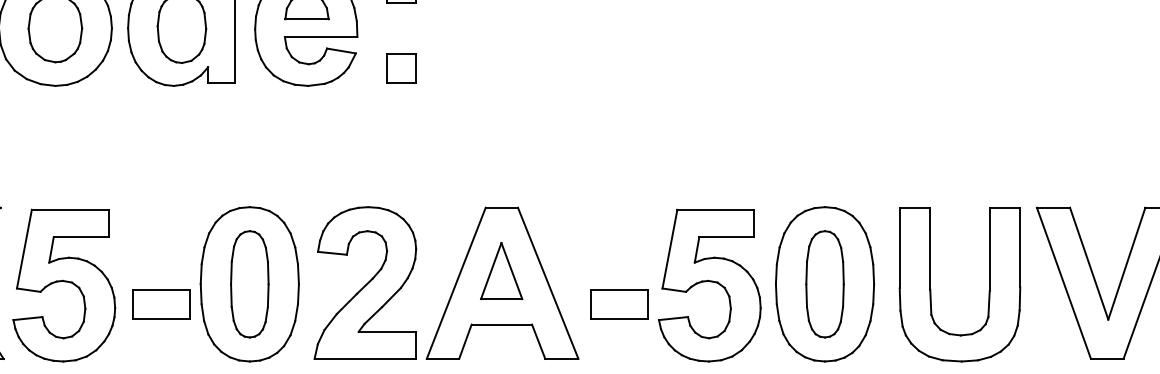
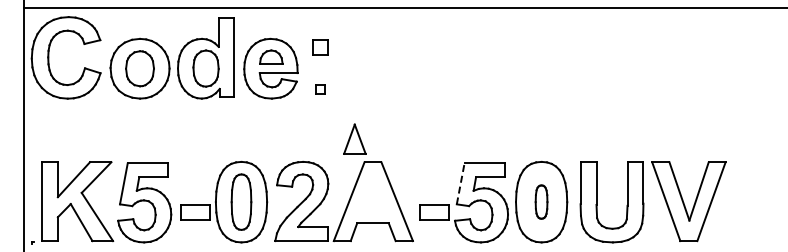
part: (401, 68) -> (320, 89), size x0.6
line: (669, 248) -> (460, 183), solid -> dashed
part: (500, 269) -> (354, 138), moved
part: (824, 283) -> (541, 201), size x0.6

